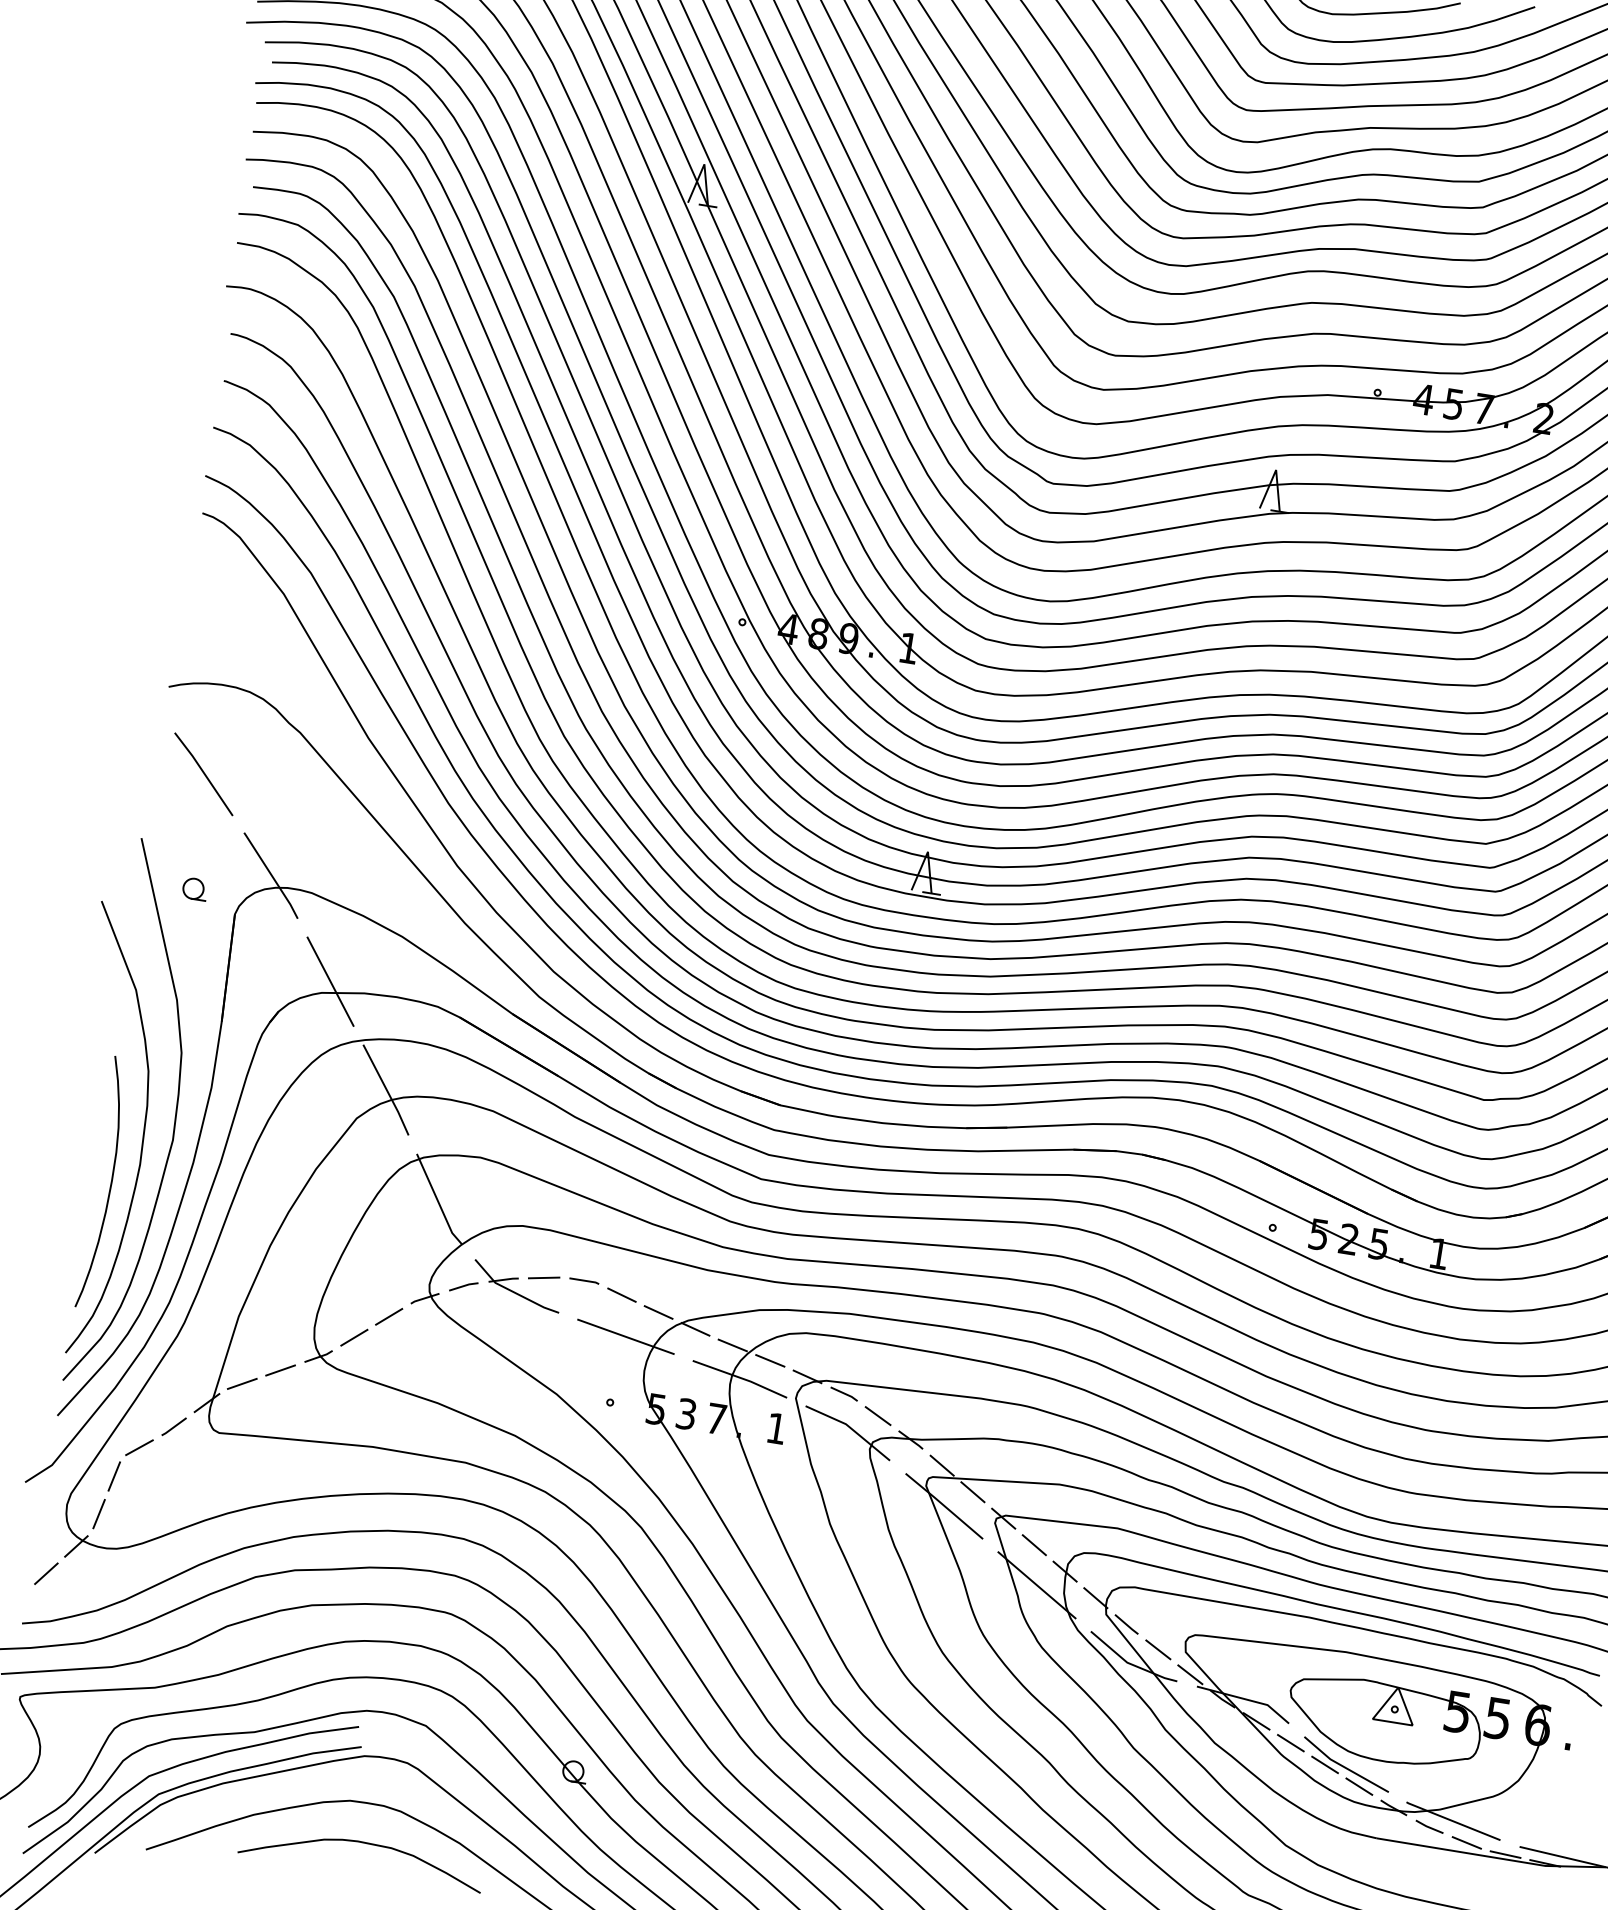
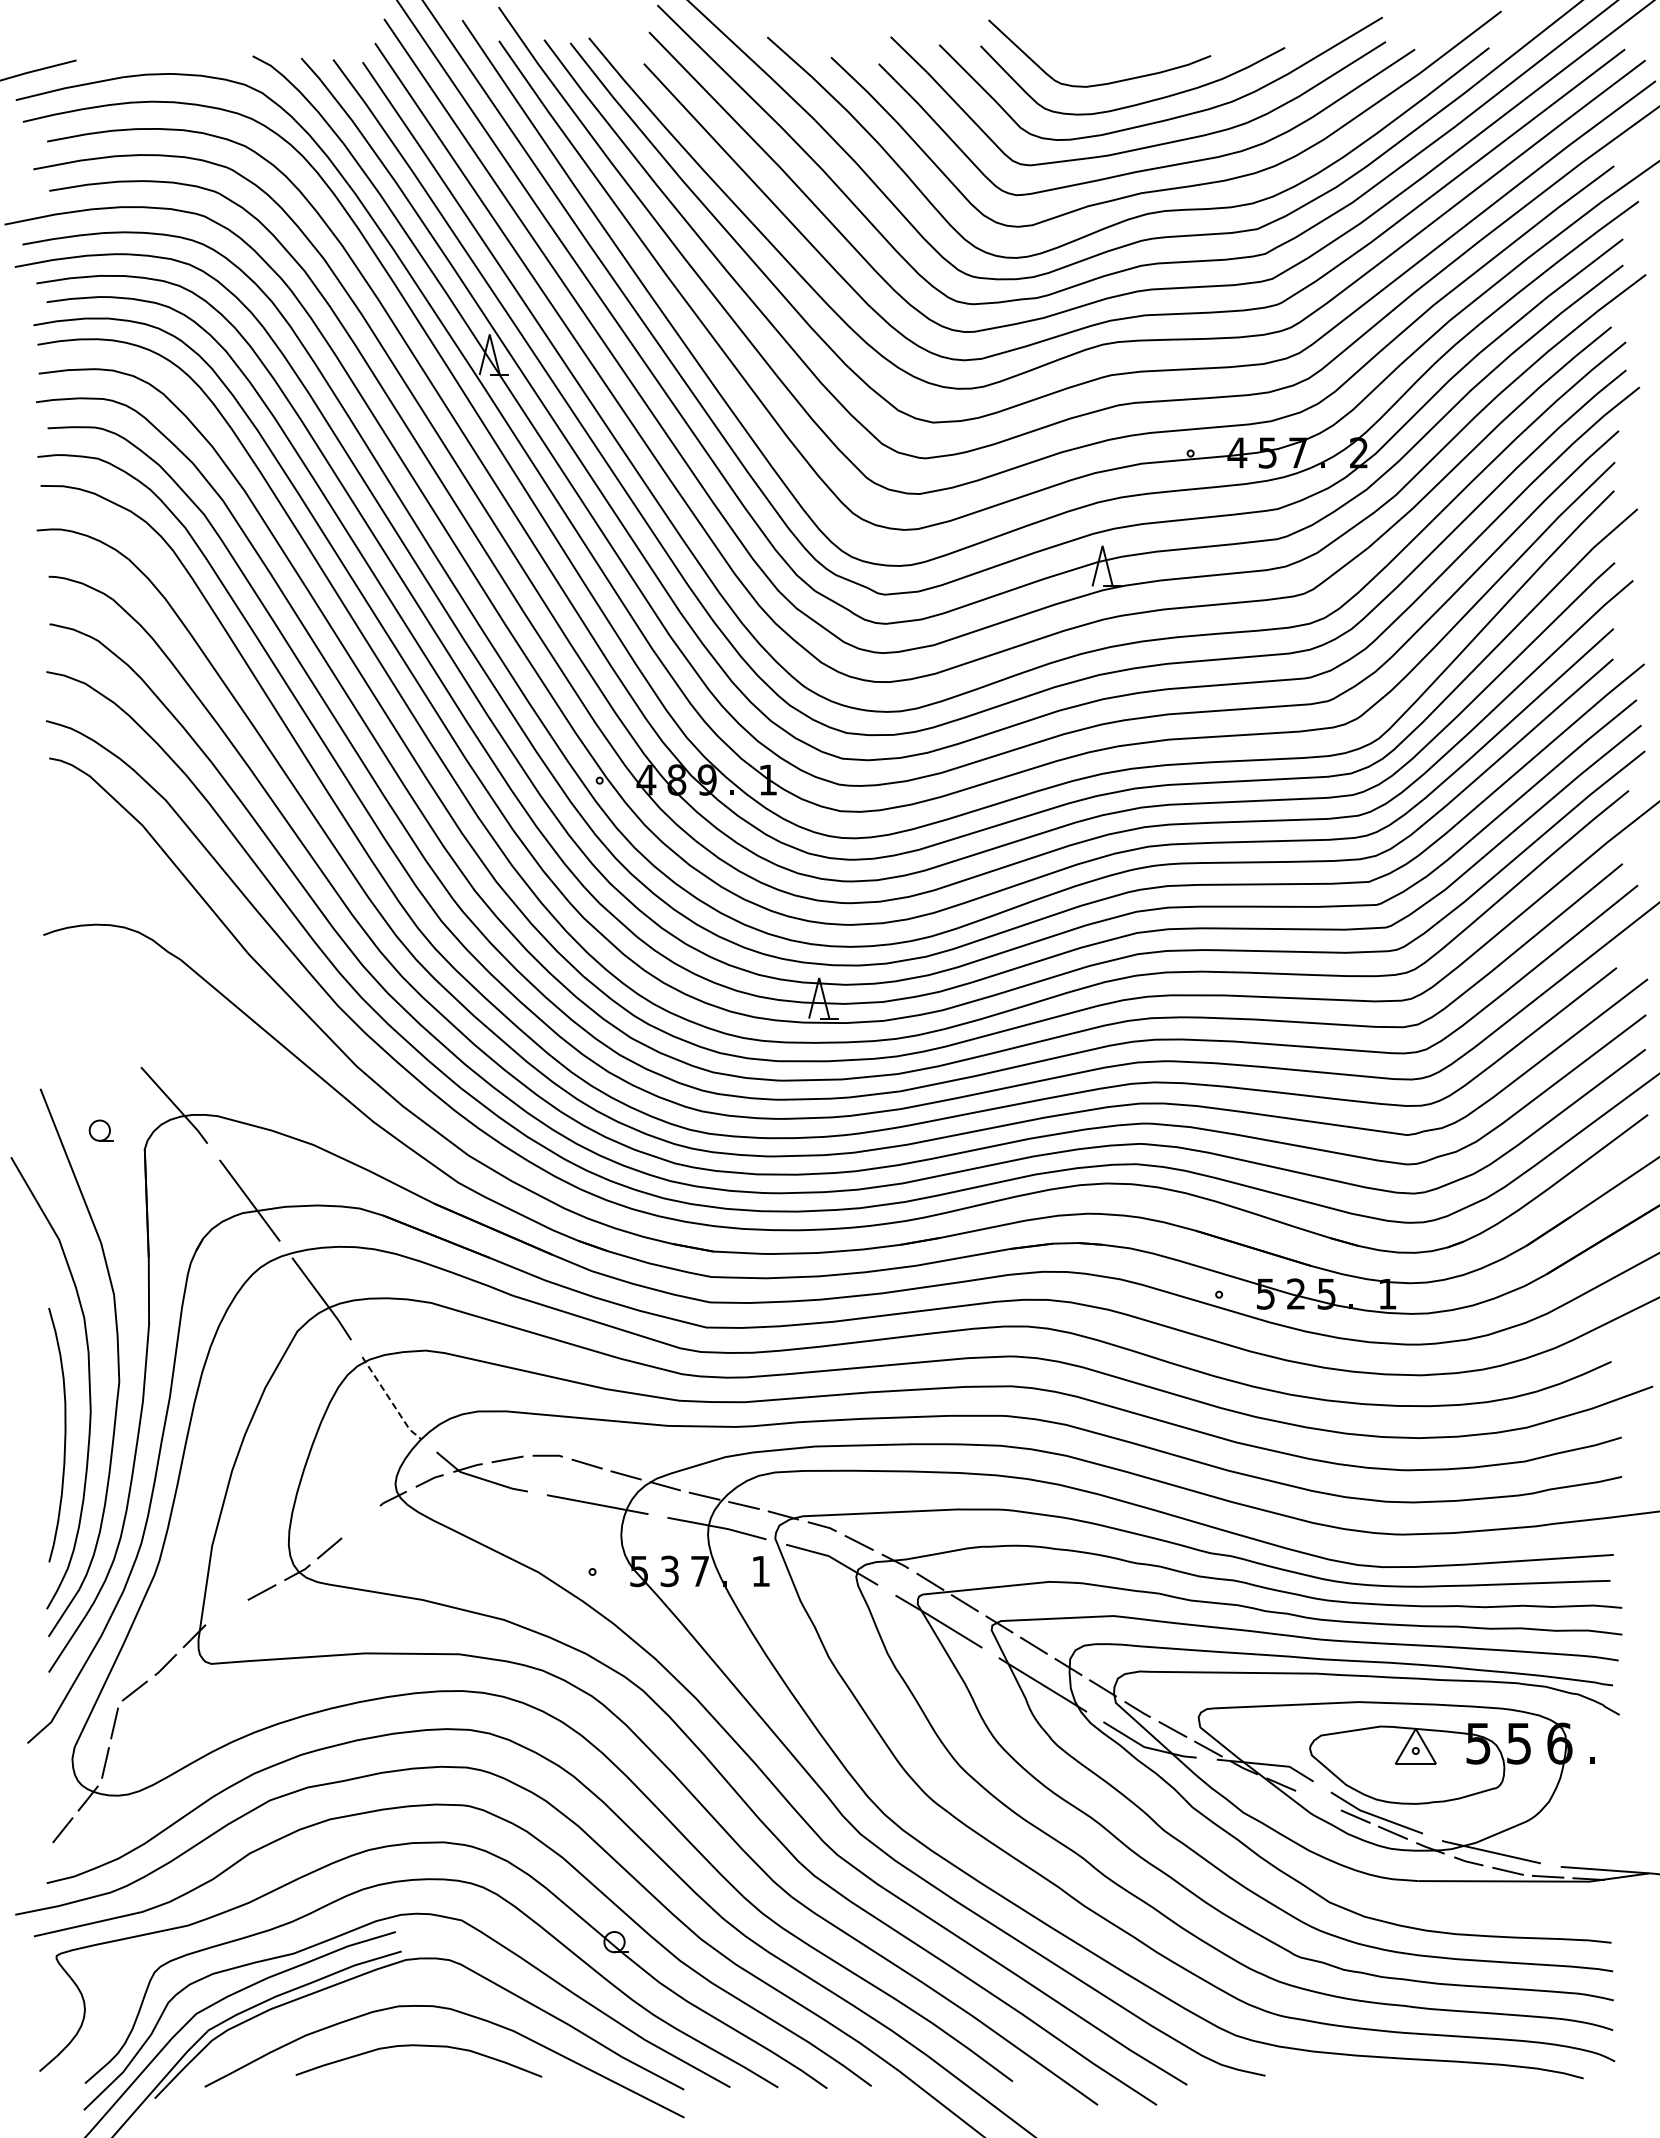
line: (203, 773) -> (91, 1015), removed
line: (437, 1201) -> (390, 1400), solid -> dashed
line: (388, 1316) -> (360, 1522), removed
line: (241, 1383) -> (225, 1611), removed
line: (1290, 1742) -> (1318, 1800), removed

